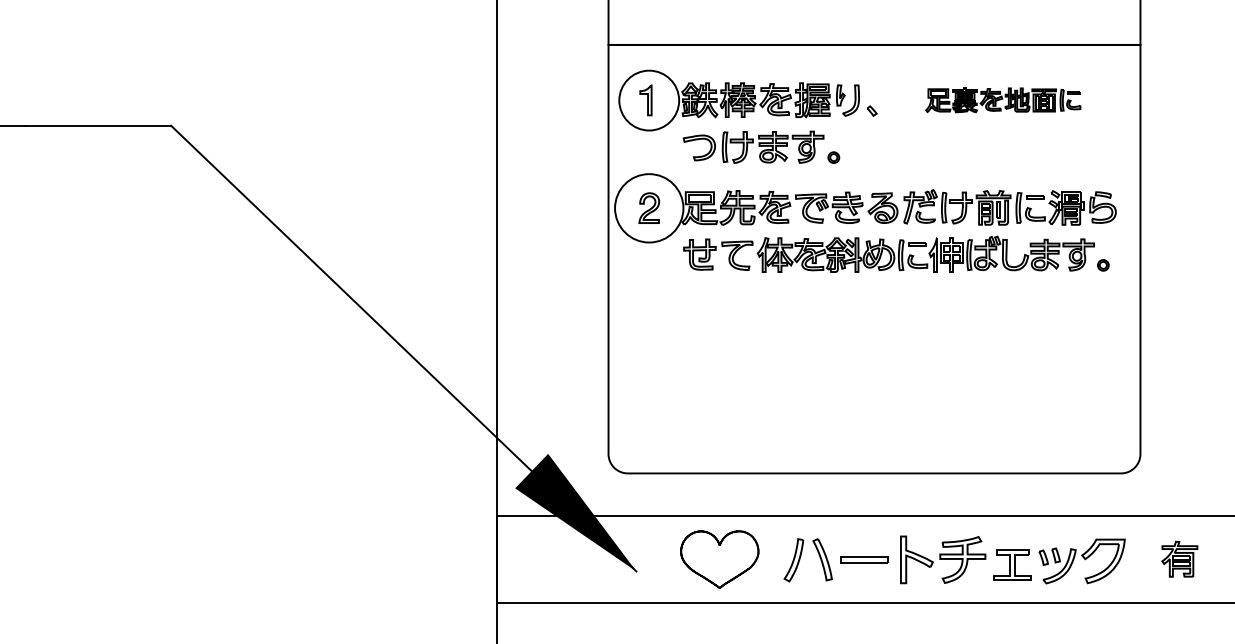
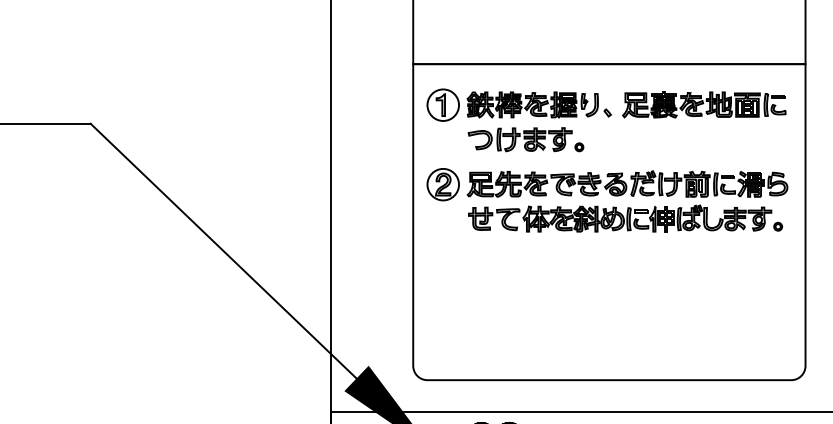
circle: (648, 100) -> (442, 105), size x0.71
part: (1003, 100) -> (704, 105), size x1.43
circle: (648, 207) -> (442, 184), size x0.62

